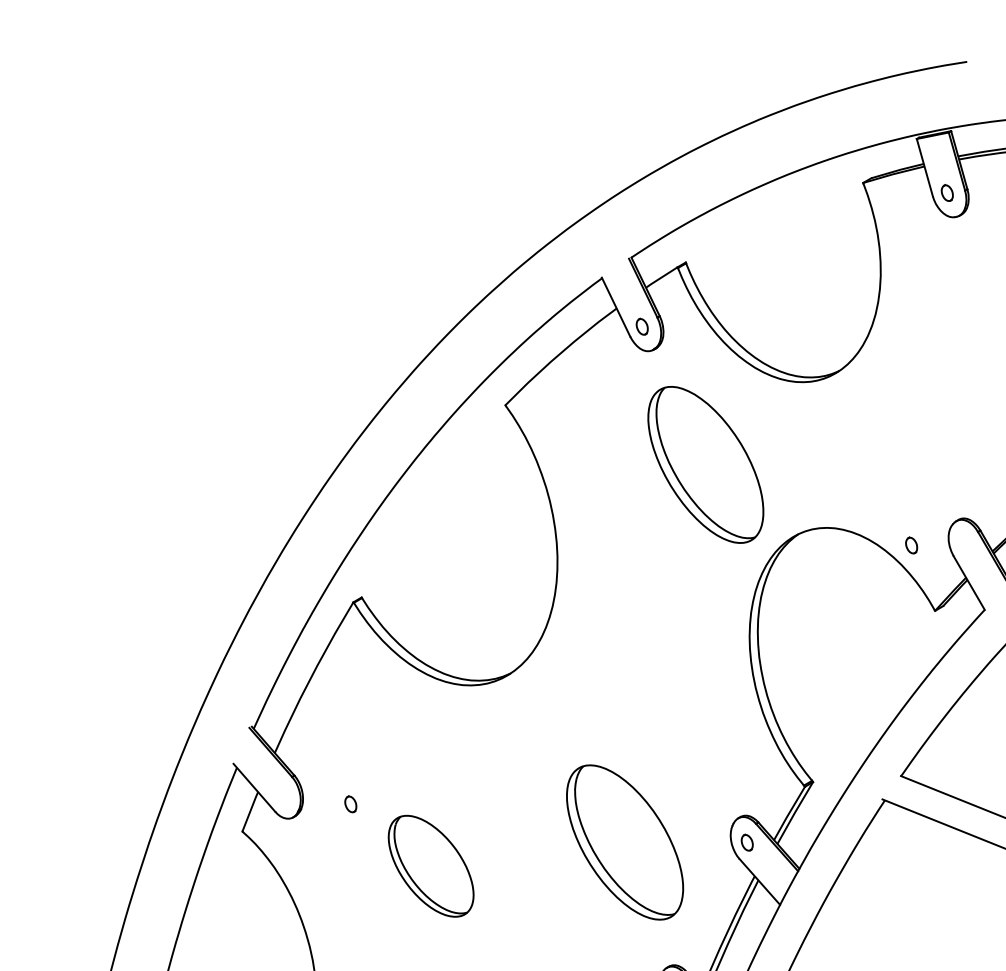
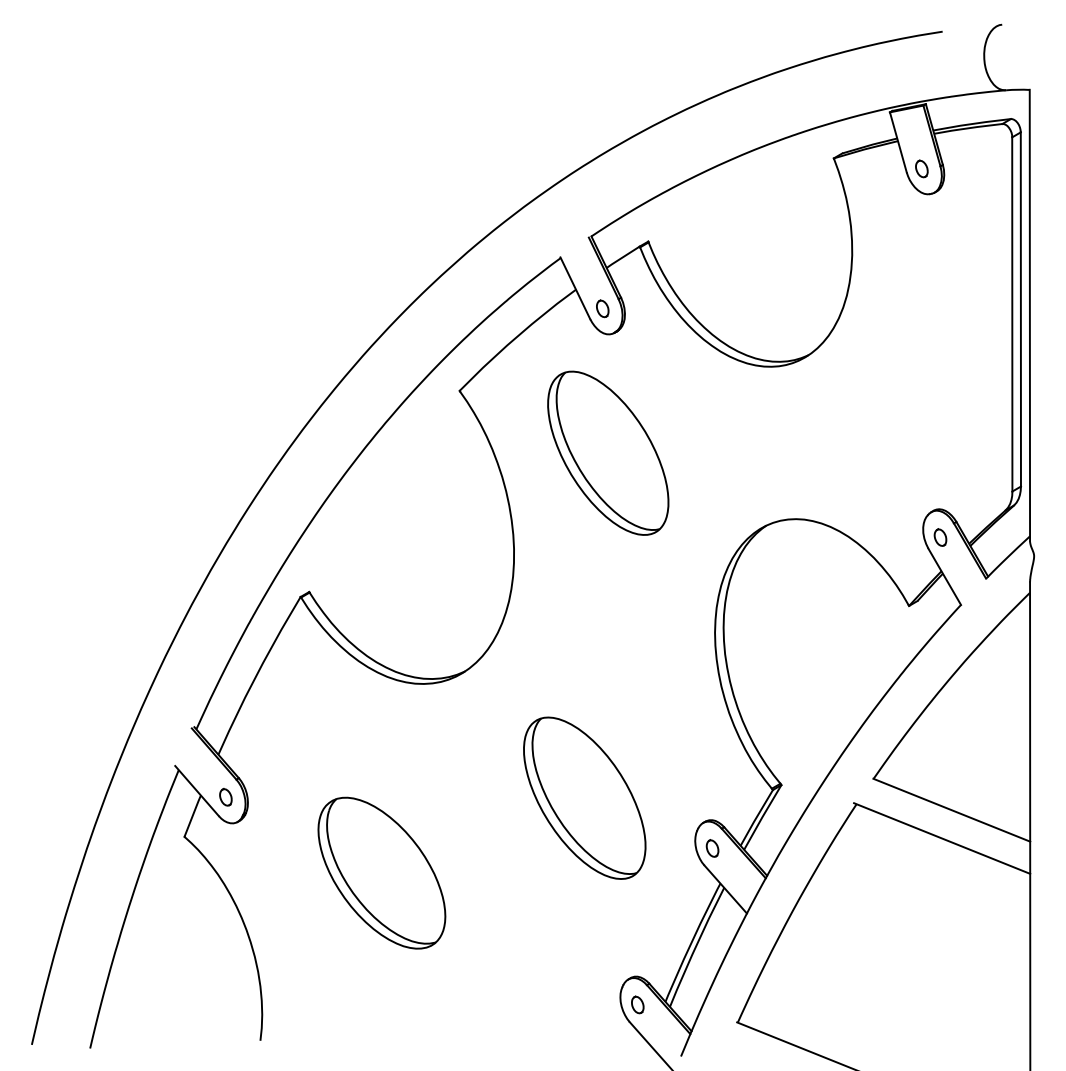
part: (706, 464) -> (608, 452), moved
part: (911, 545) -> (940, 537), moved
part: (350, 803) -> (225, 796), moved
part: (624, 841) -> (584, 797), moved
part: (430, 865) -> (381, 872), size x1.43

